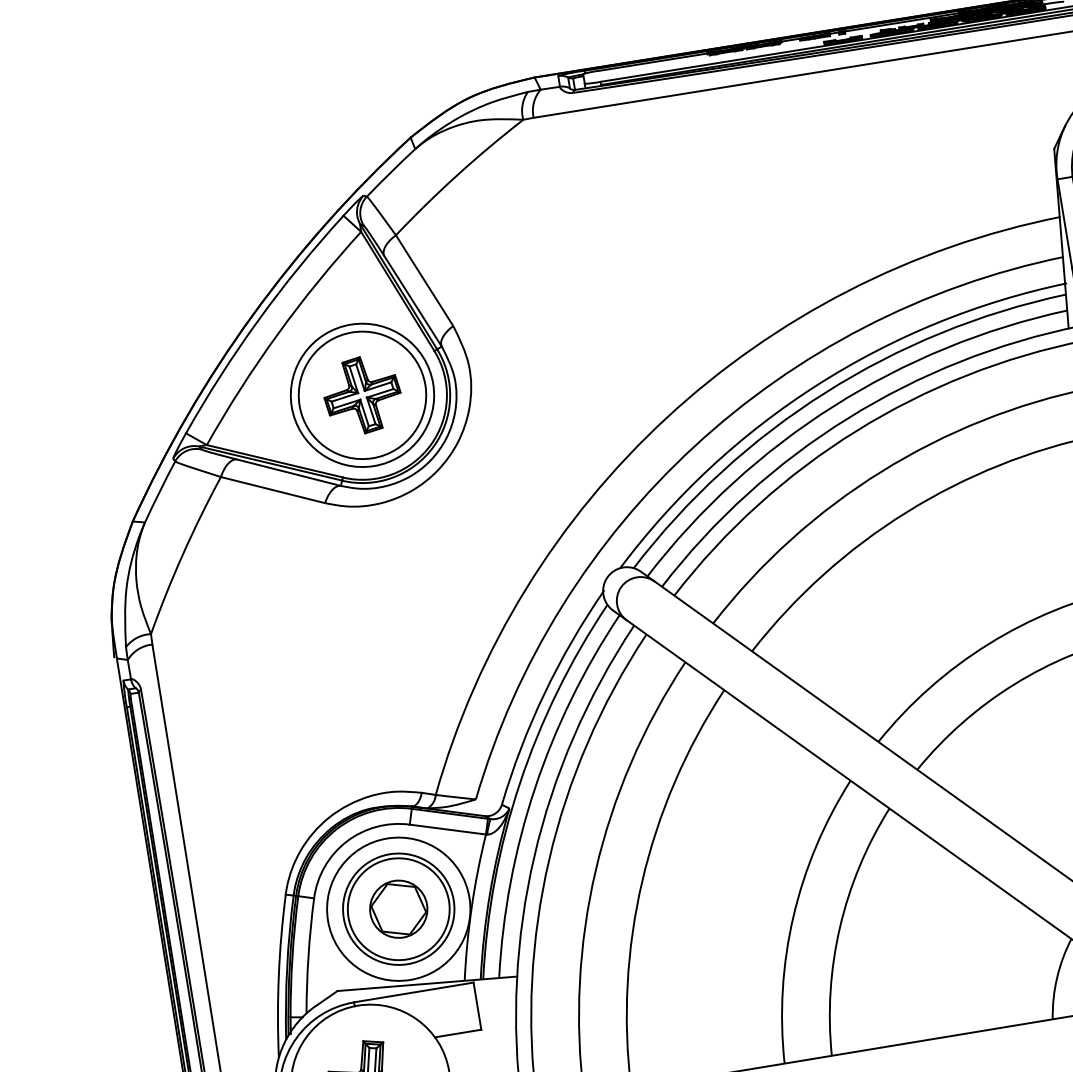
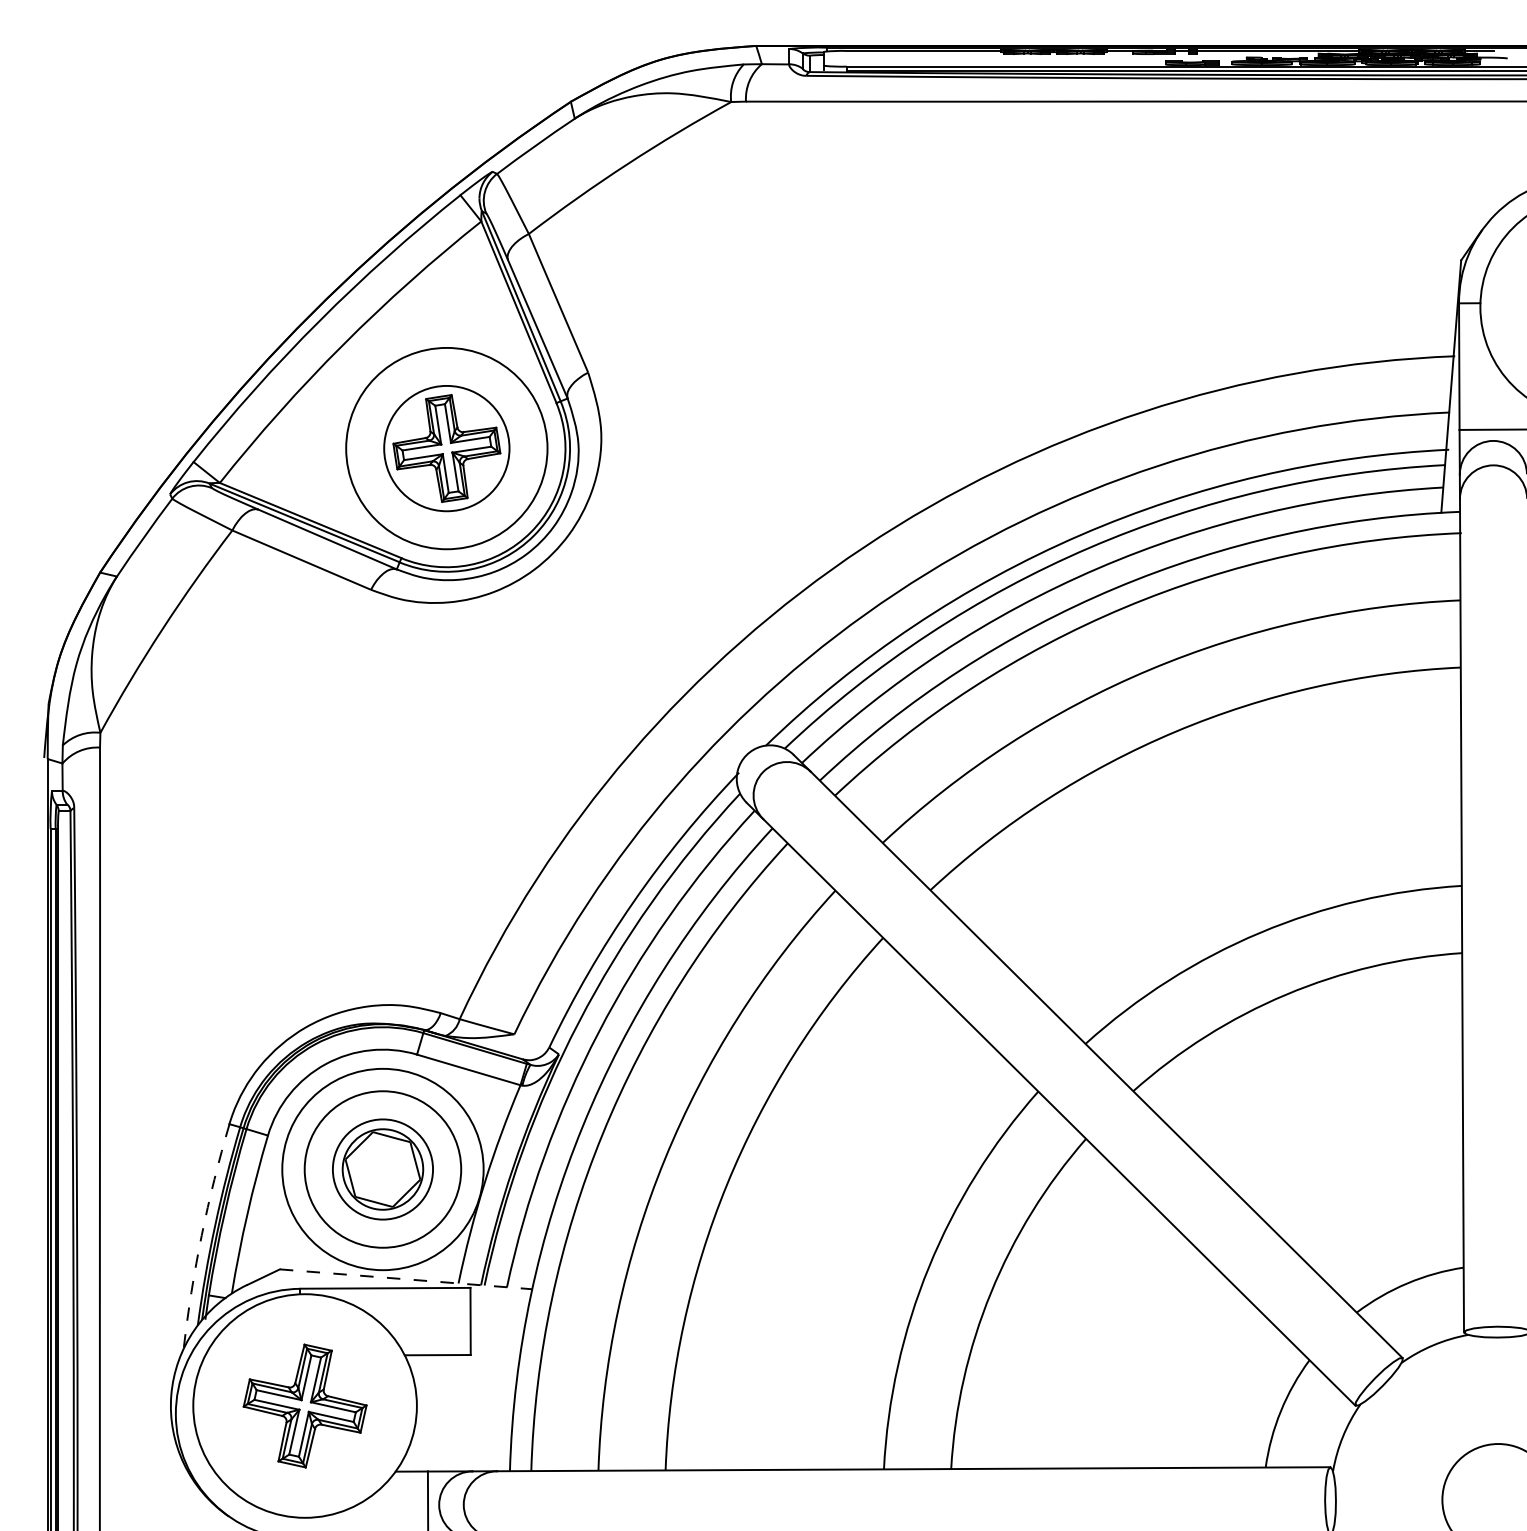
circle: (362, 395) -> (446, 448), size x0.7
circle: (398, 909) -> (382, 1169), size x0.7
arc: (278, 976) -> (201, 1235), solid -> dashed
line: (427, 983) -> (406, 1279), solid -> dashed

